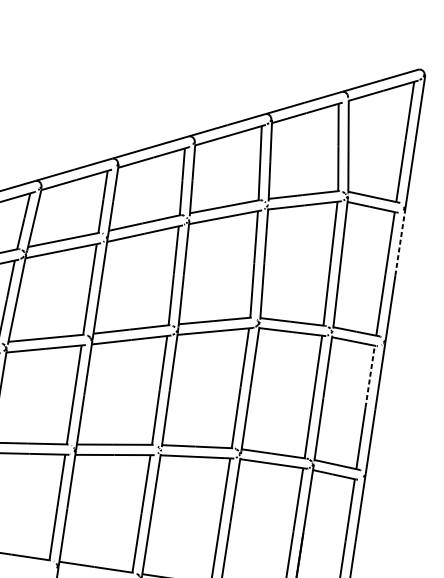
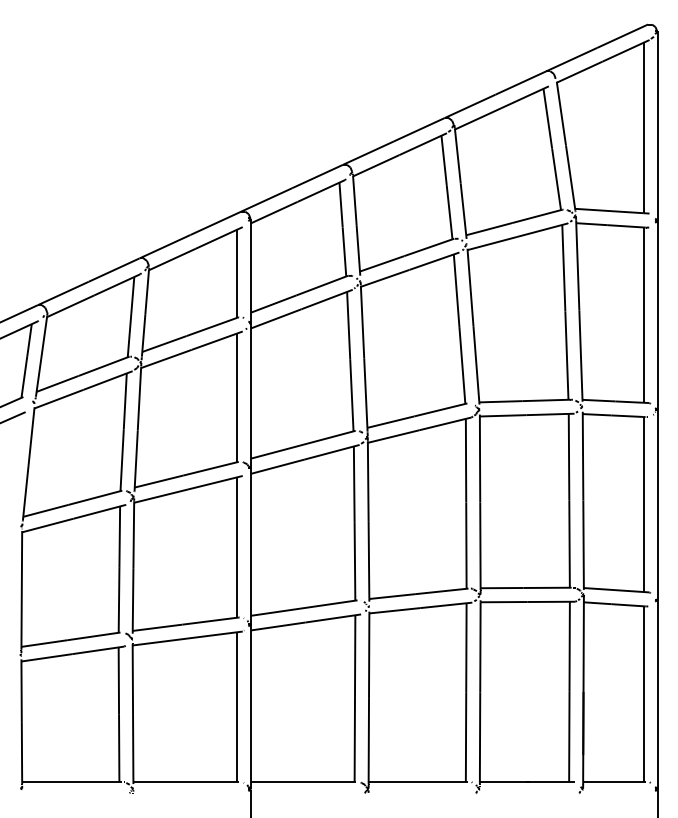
line: (400, 241) -> (657, 267), dashed -> solid
line: (370, 376) -> (643, 460), dashed -> solid

